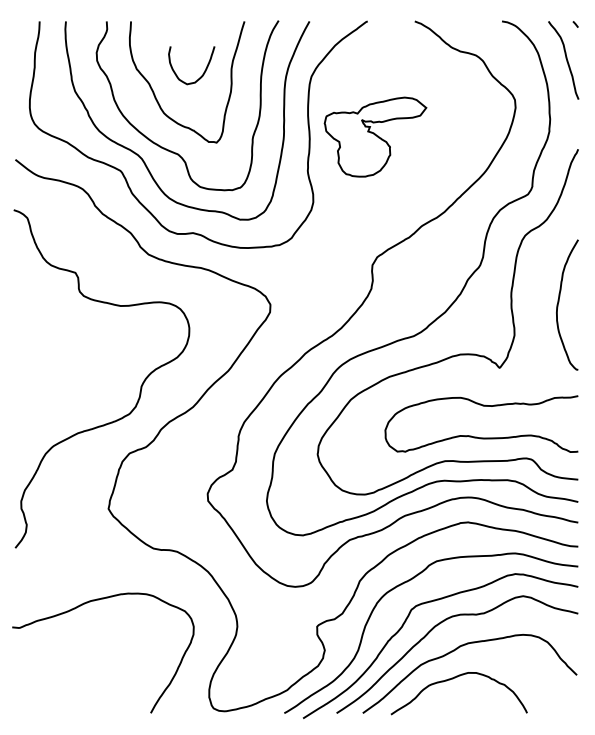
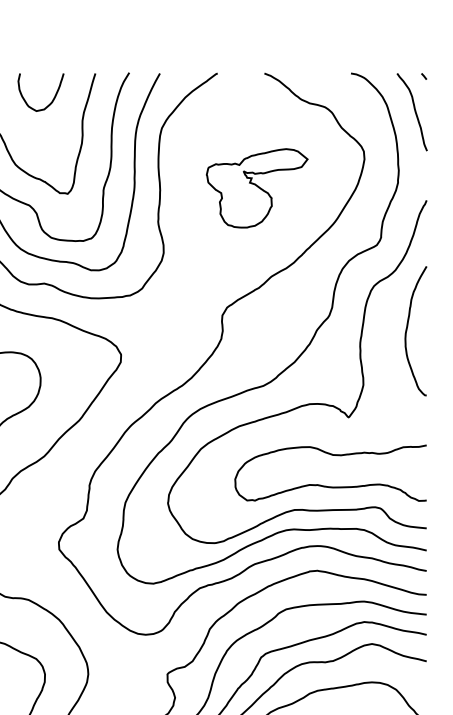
curve: (203, 72) -> (52, 99), moved
part: (375, 136) -> (257, 187), moved
curve: (559, 302) -> (408, 328), moved

